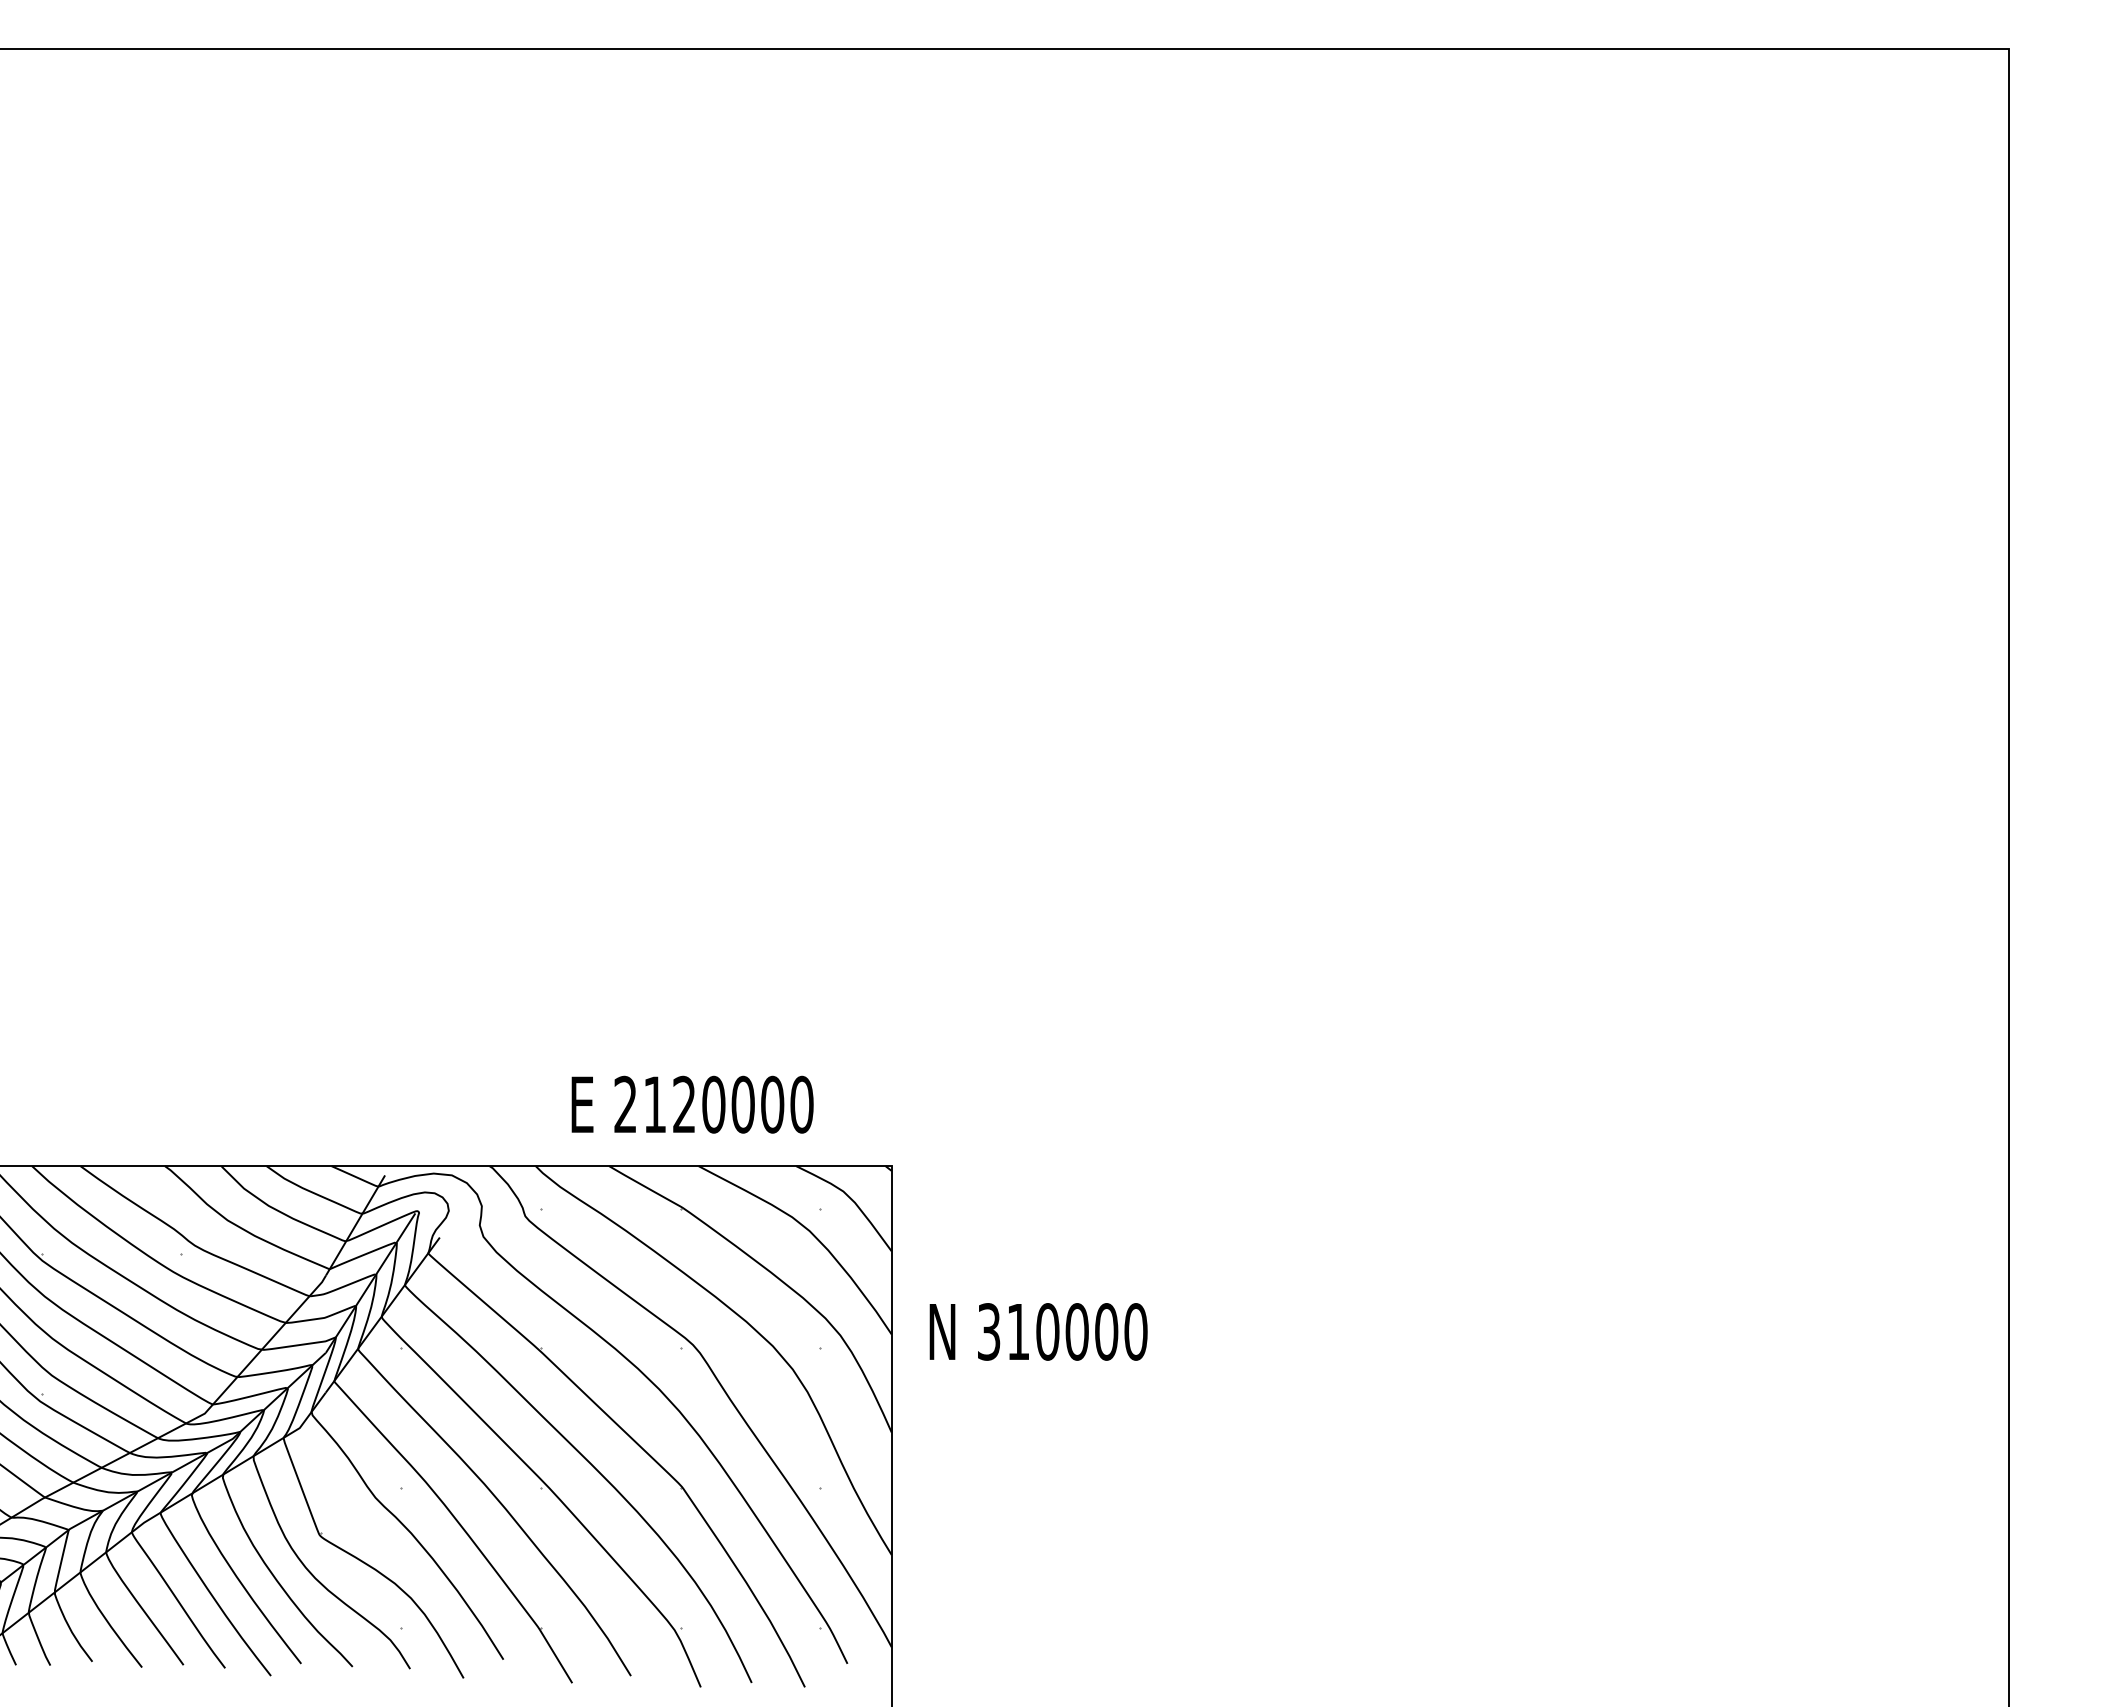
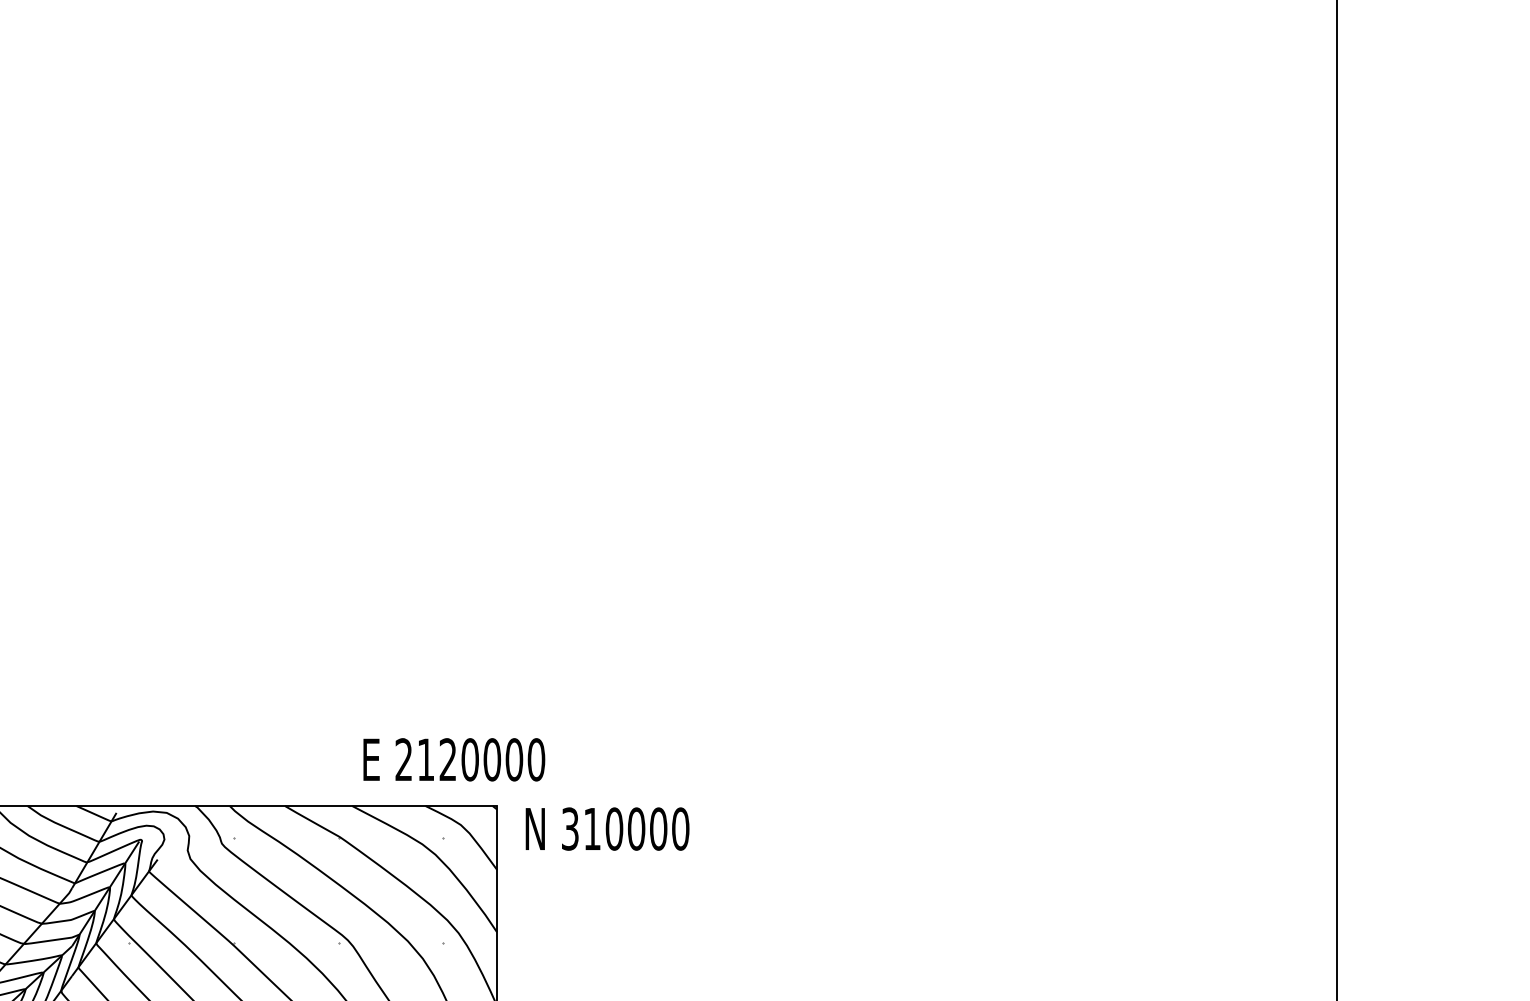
text: (692, 1104) -> (454, 759), moved
text: (1038, 1331) -> (607, 828), moved

